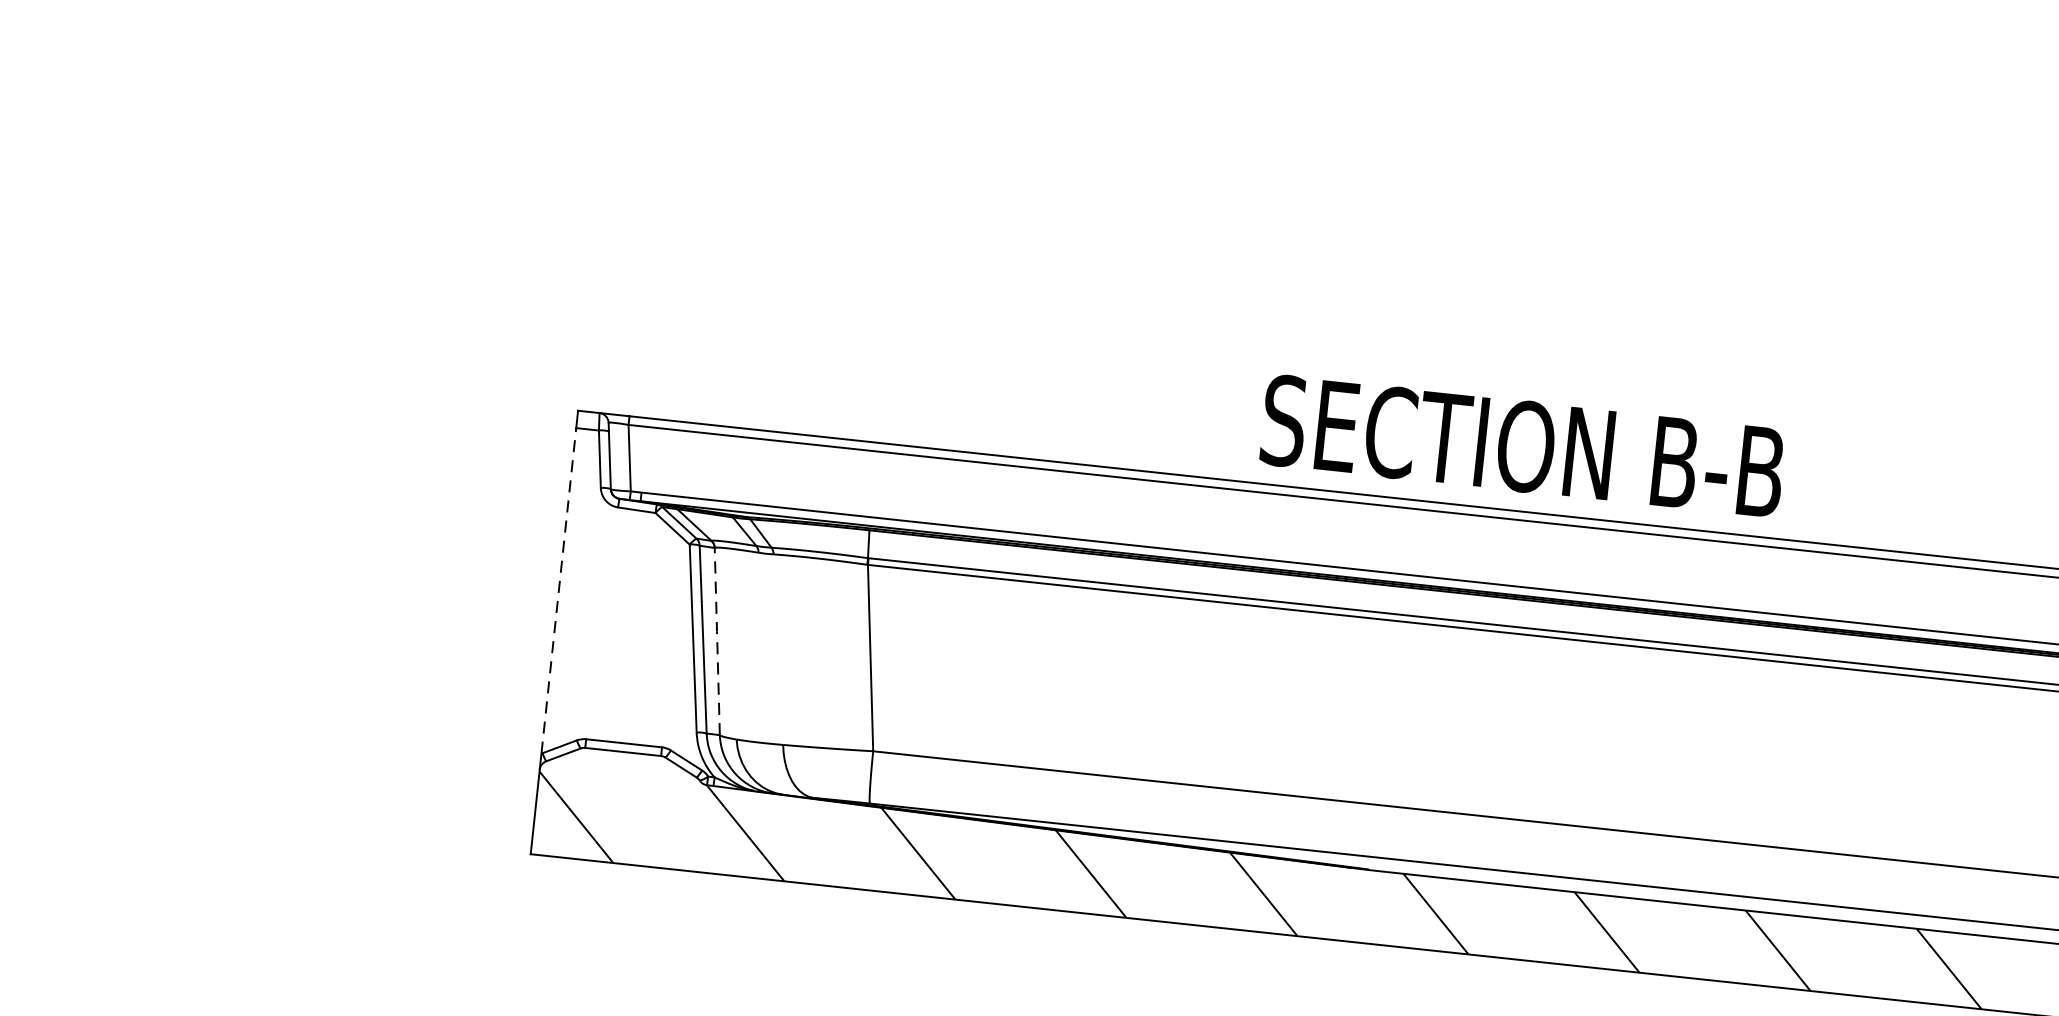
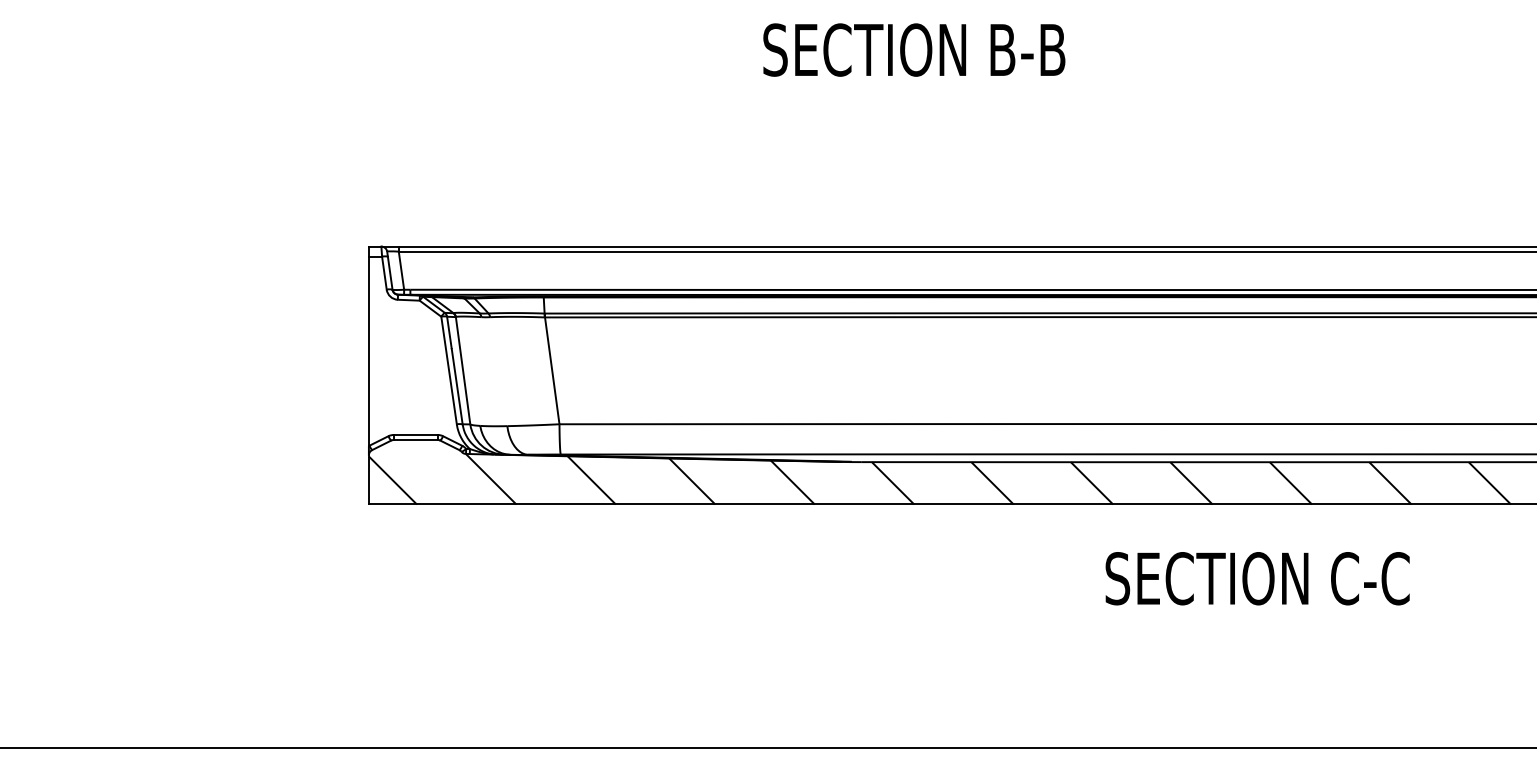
text: (1523, 445) -> (914, 49), moved
line: (558, 591) -> (368, 351), dashed -> solid
line: (718, 641) -> (463, 370), dashed -> solid

